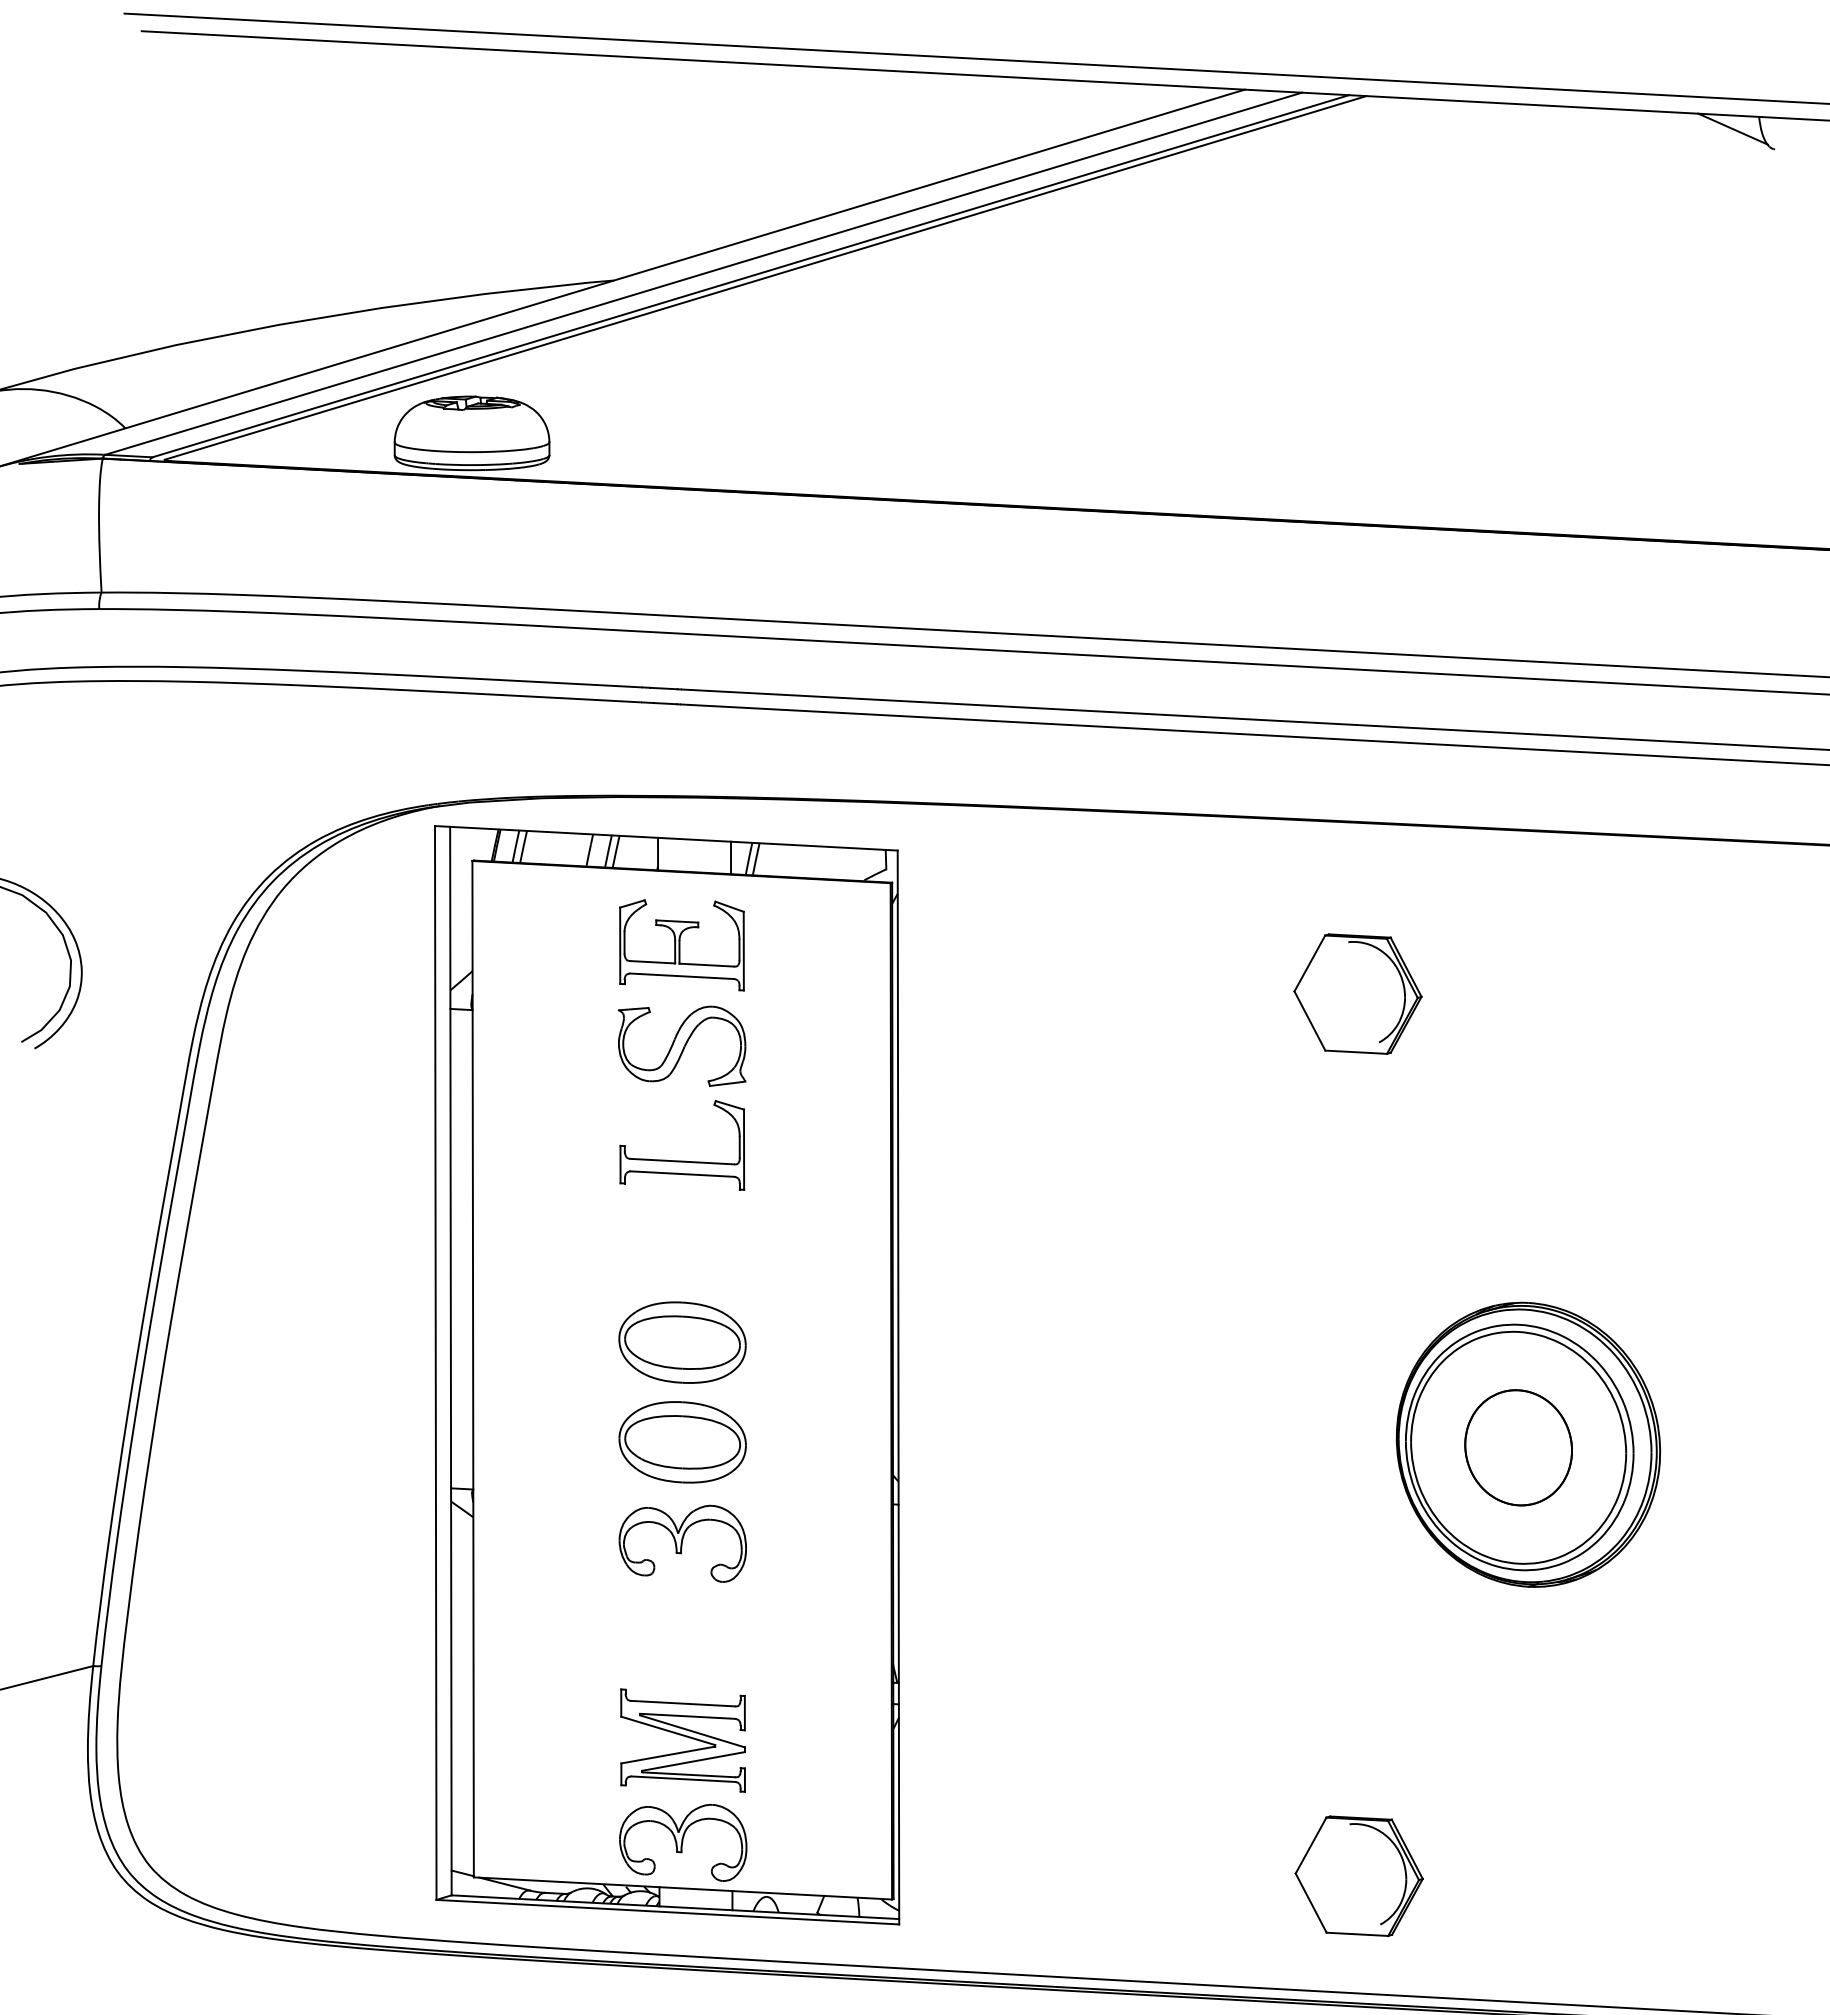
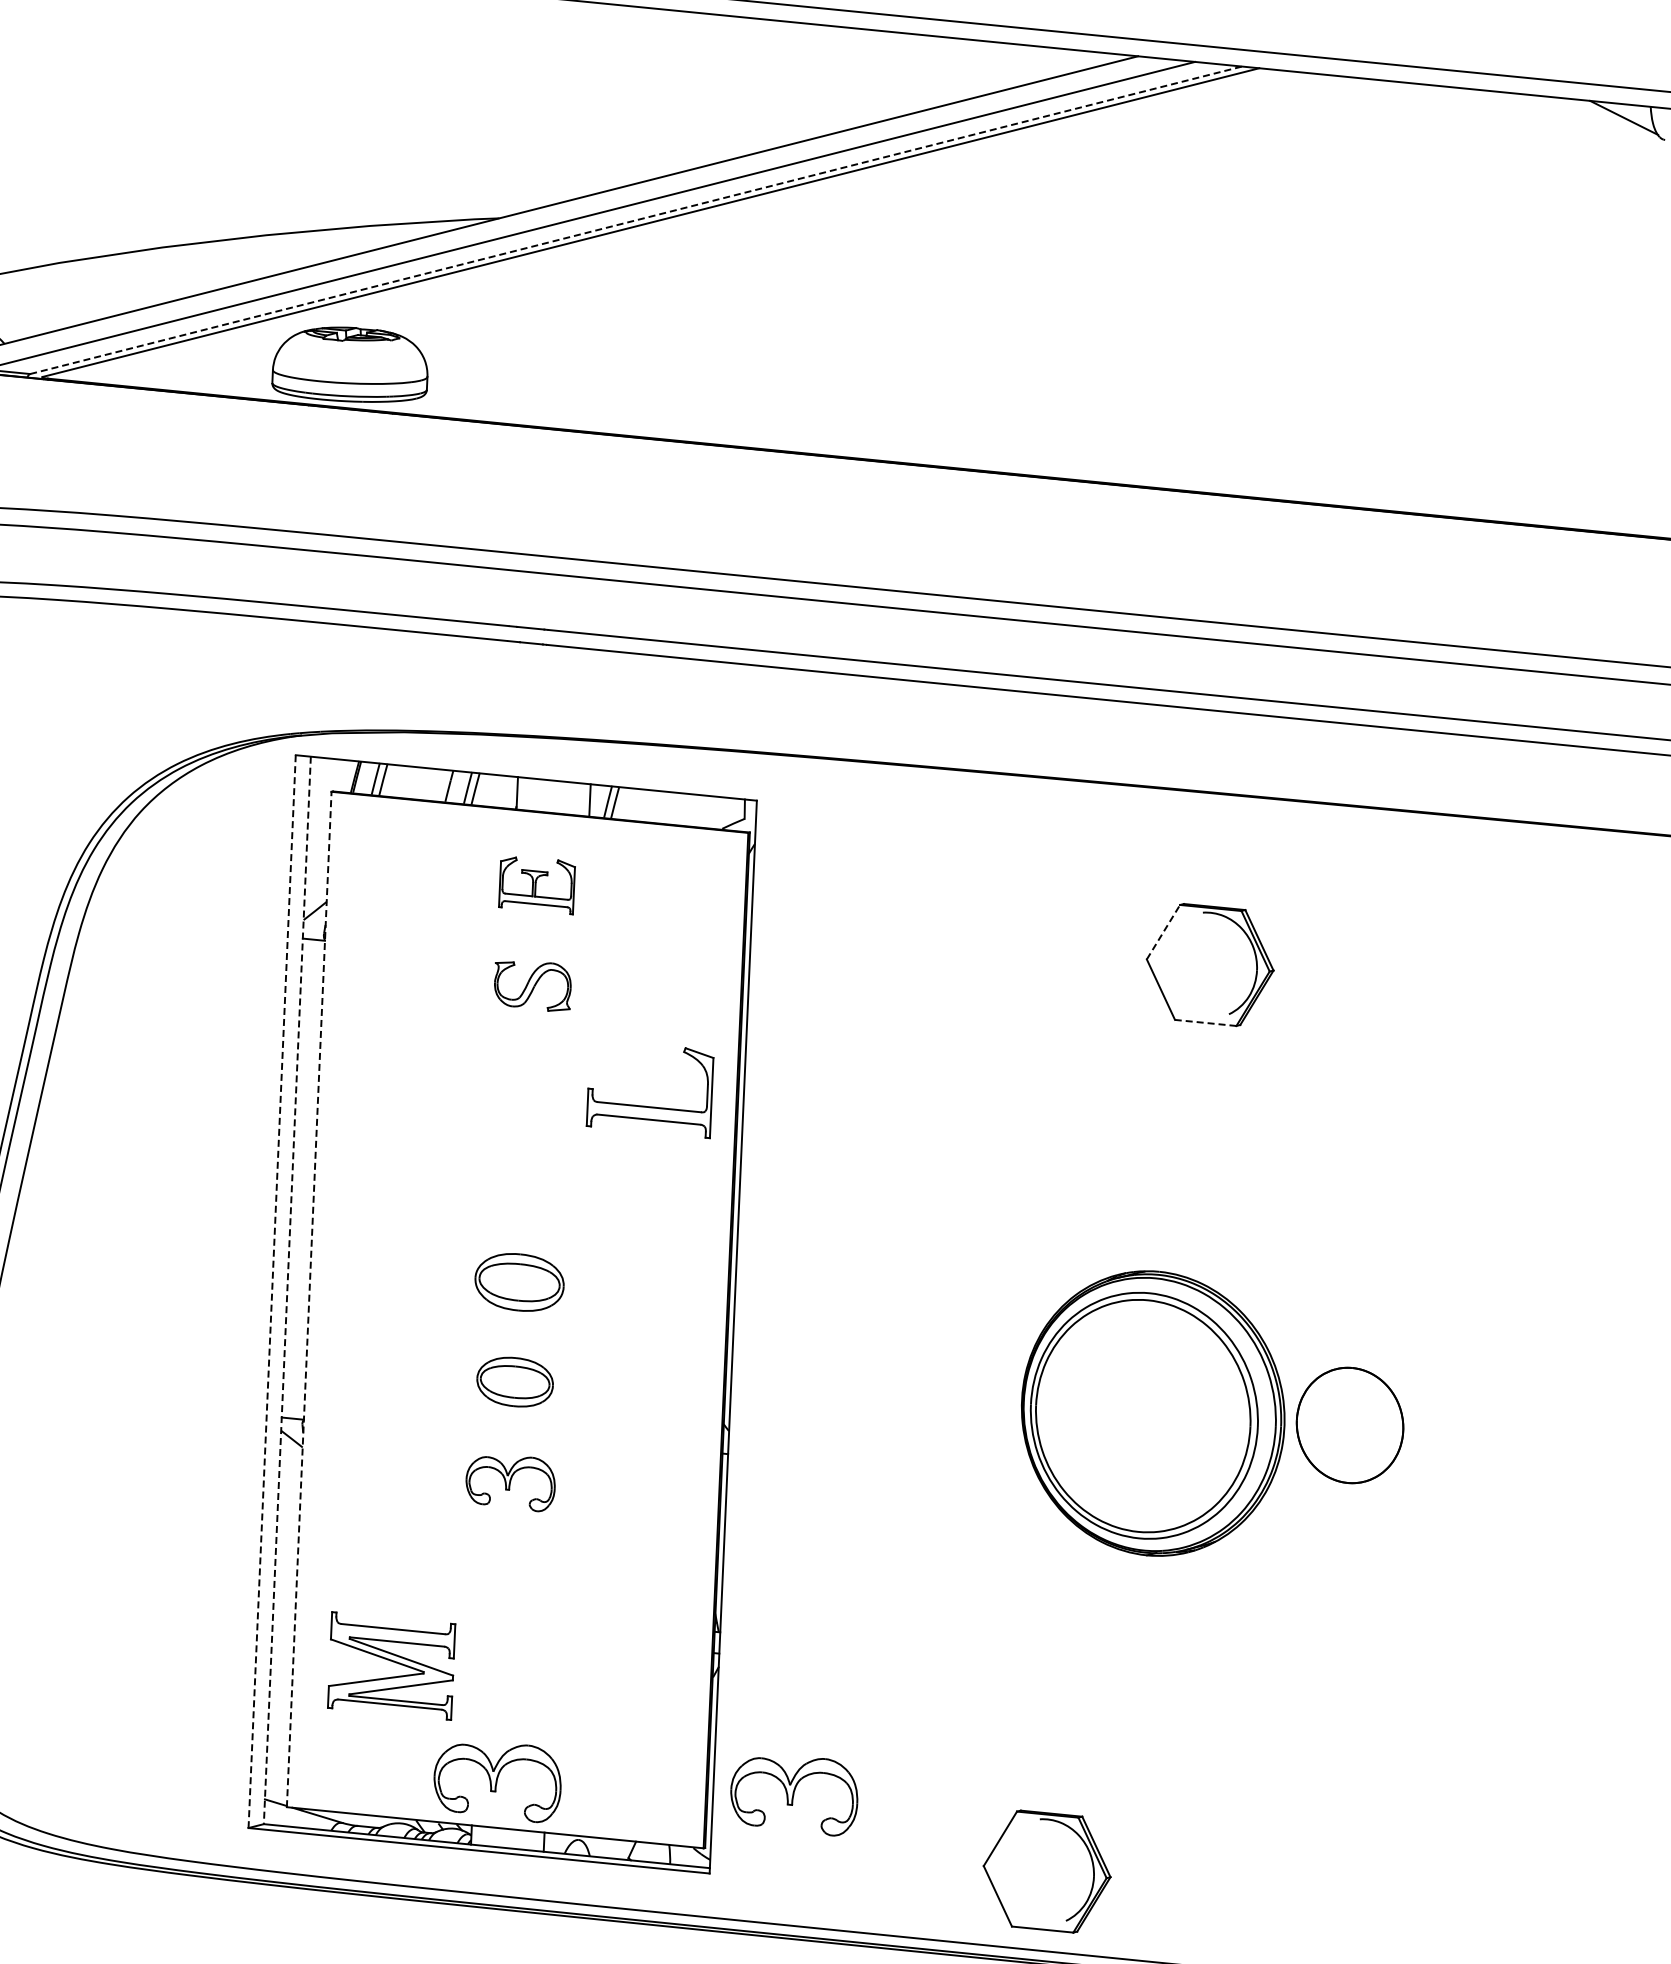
line: (751, 276) -> (636, 220), solid -> dashed
part: (681, 945) -> (536, 885), size x0.6
line: (1309, 963) -> (1163, 932), solid -> dashed
part: (682, 1045) -> (533, 985), size x0.6
line: (1356, 1052) -> (1206, 1023), solid -> dashed
part: (682, 1160) -> (649, 1106), moved
part: (682, 1342) -> (519, 1282), size x0.7
line: (450, 1361) -> (286, 1290), solid -> dashed
line: (435, 1362) -> (271, 1291), solid -> dashed
line: (473, 1368) -> (309, 1298), solid -> dashed
part: (682, 1442) -> (515, 1382), size x0.6
part: (1528, 1444) -> (1153, 1413), moved
part: (682, 1543) -> (510, 1483), size x0.7
part: (682, 1740) -> (391, 1665), moved
part: (980, 1842) -> (794, 1795), added
part: (1358, 1875) -> (1046, 1870), moved

